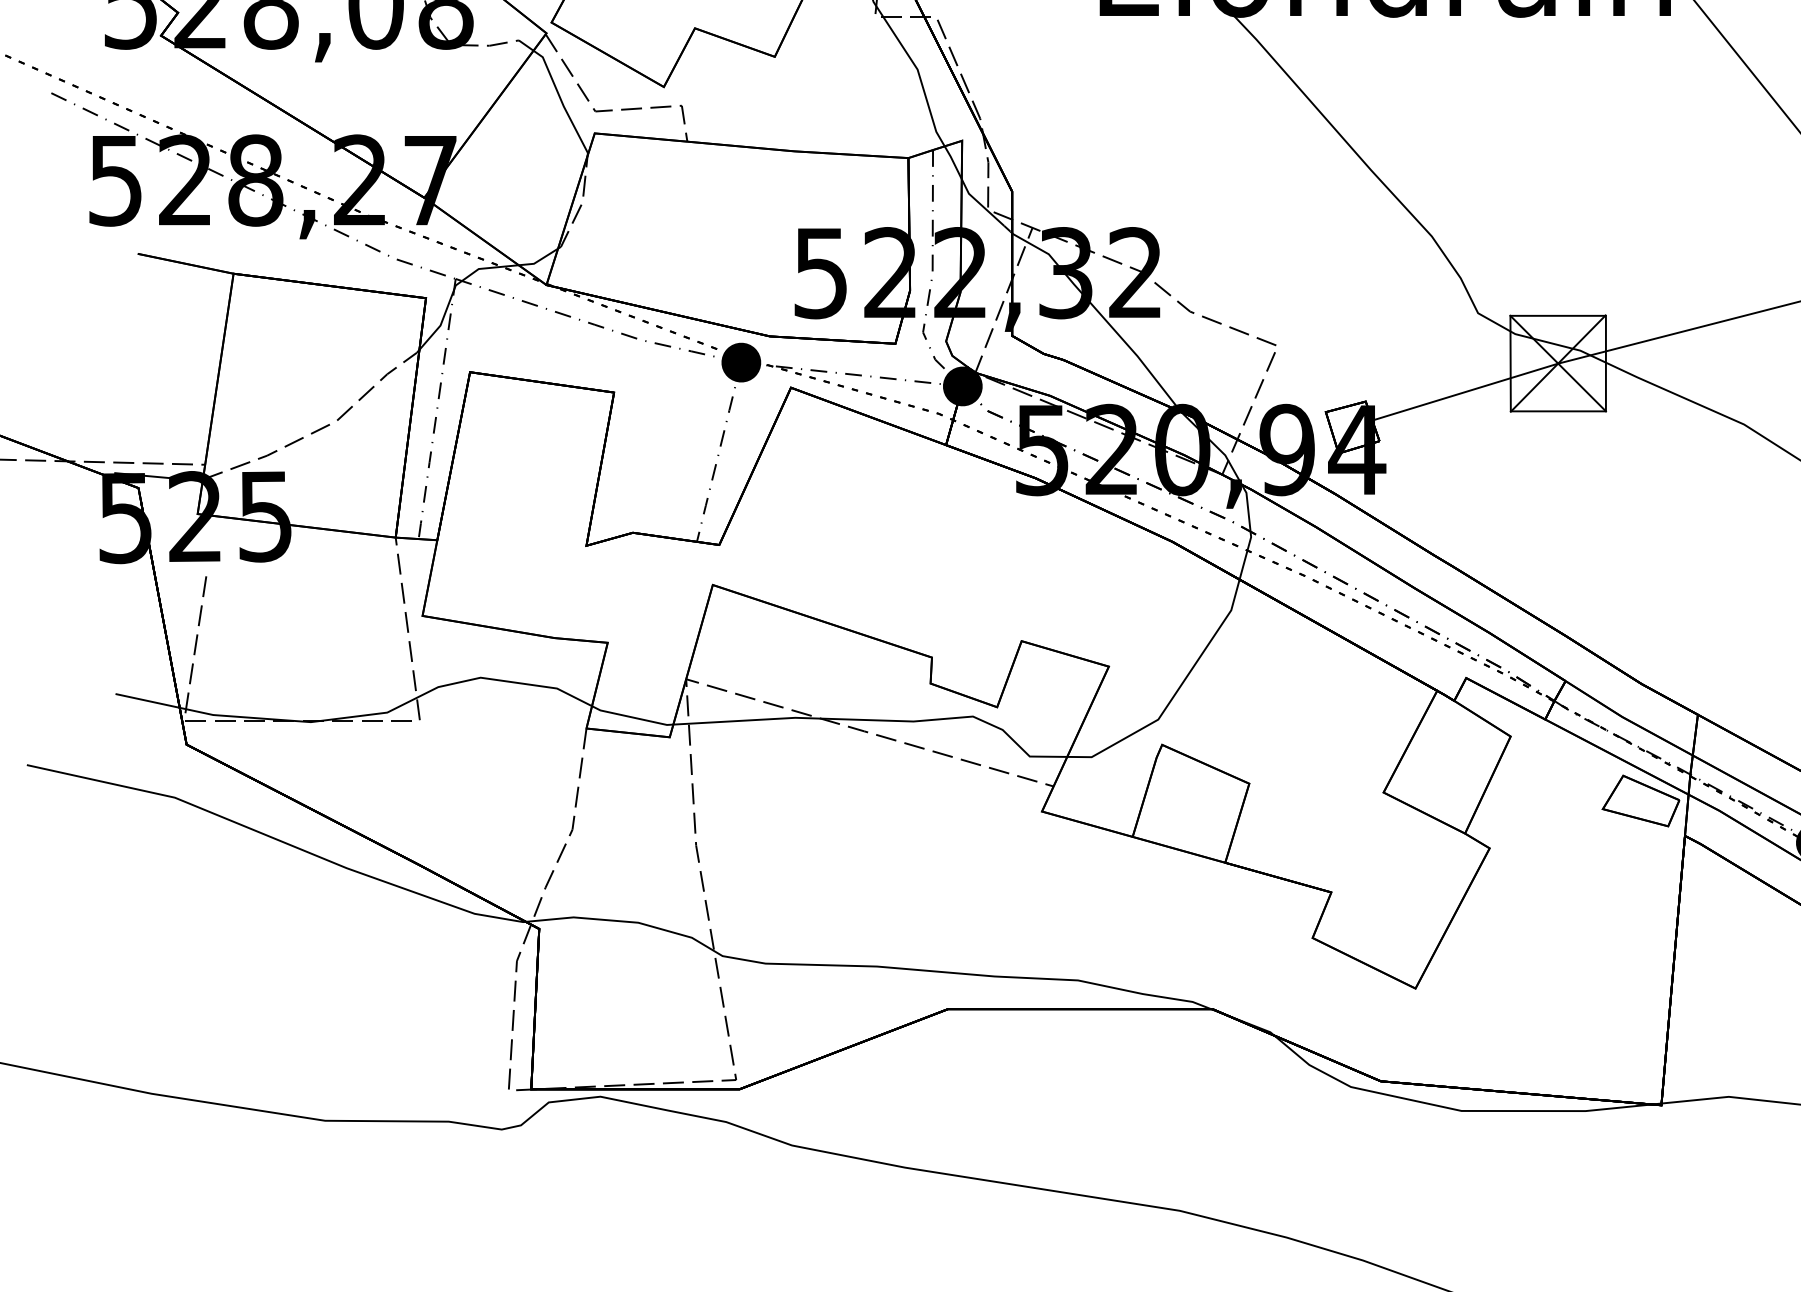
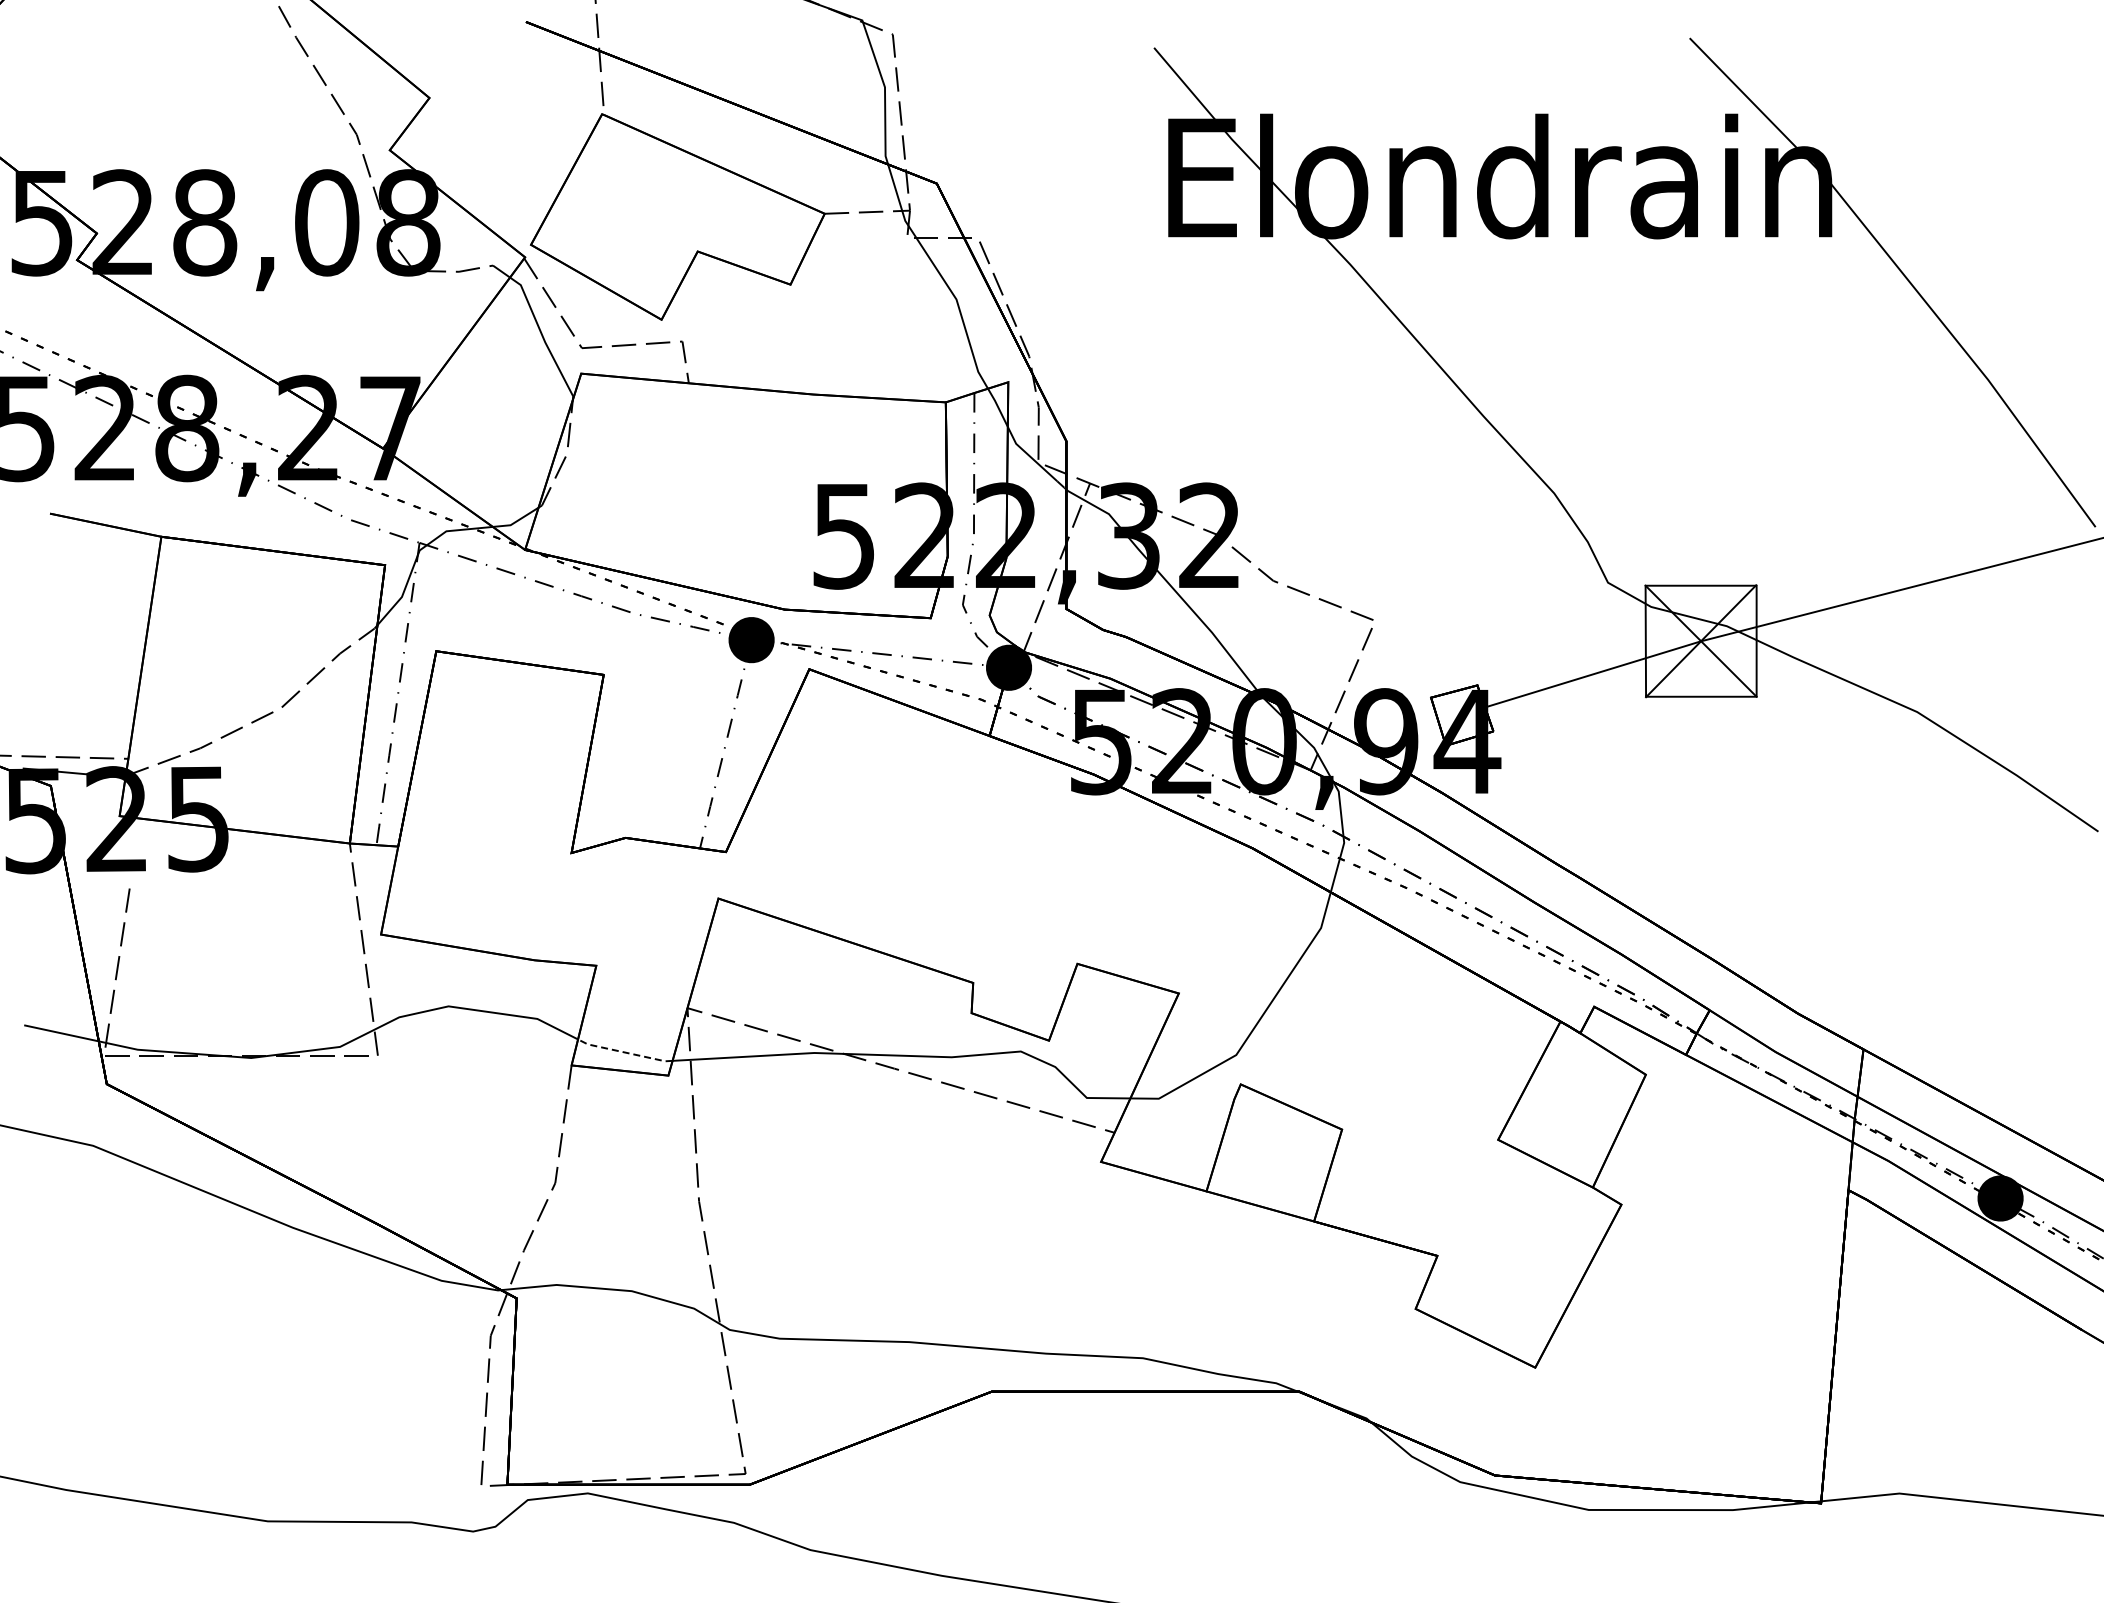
line: (631, 717) -> (624, 1052), solid -> dashed
part: (1640, 800) -> (1796, 1149), removed

